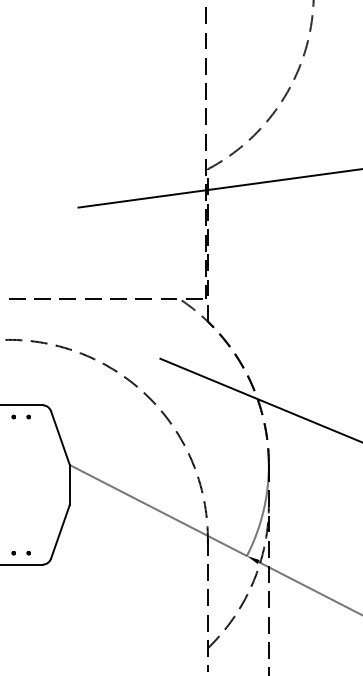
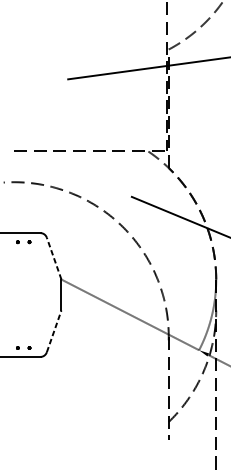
line: (60, 437) -> (54, 258), solid -> dashed
line: (60, 531) -> (54, 331), solid -> dashed

